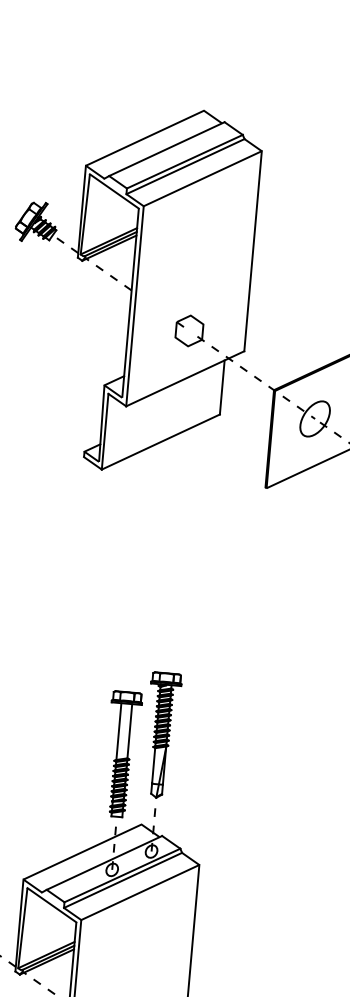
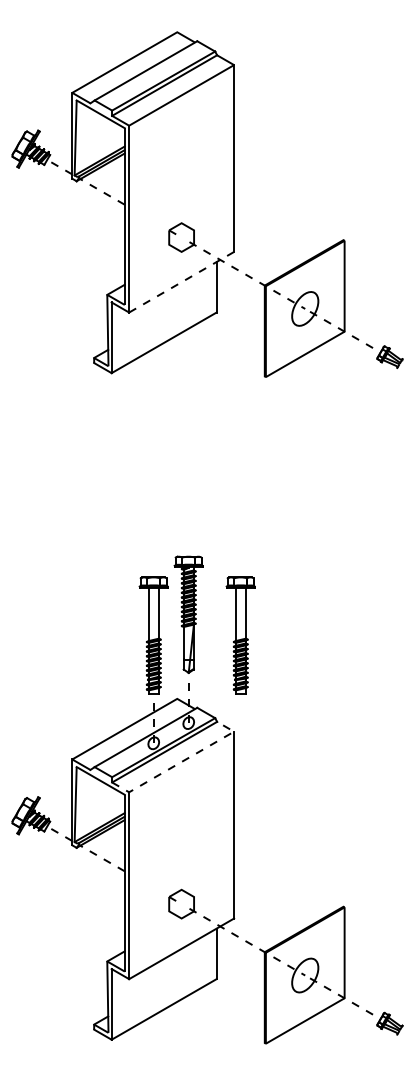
line: (185, 379) -> (181, 282), solid -> dashed
part: (215, 762) -> (240, 635), added
line: (140, 891) -> (181, 761), solid -> dashed

